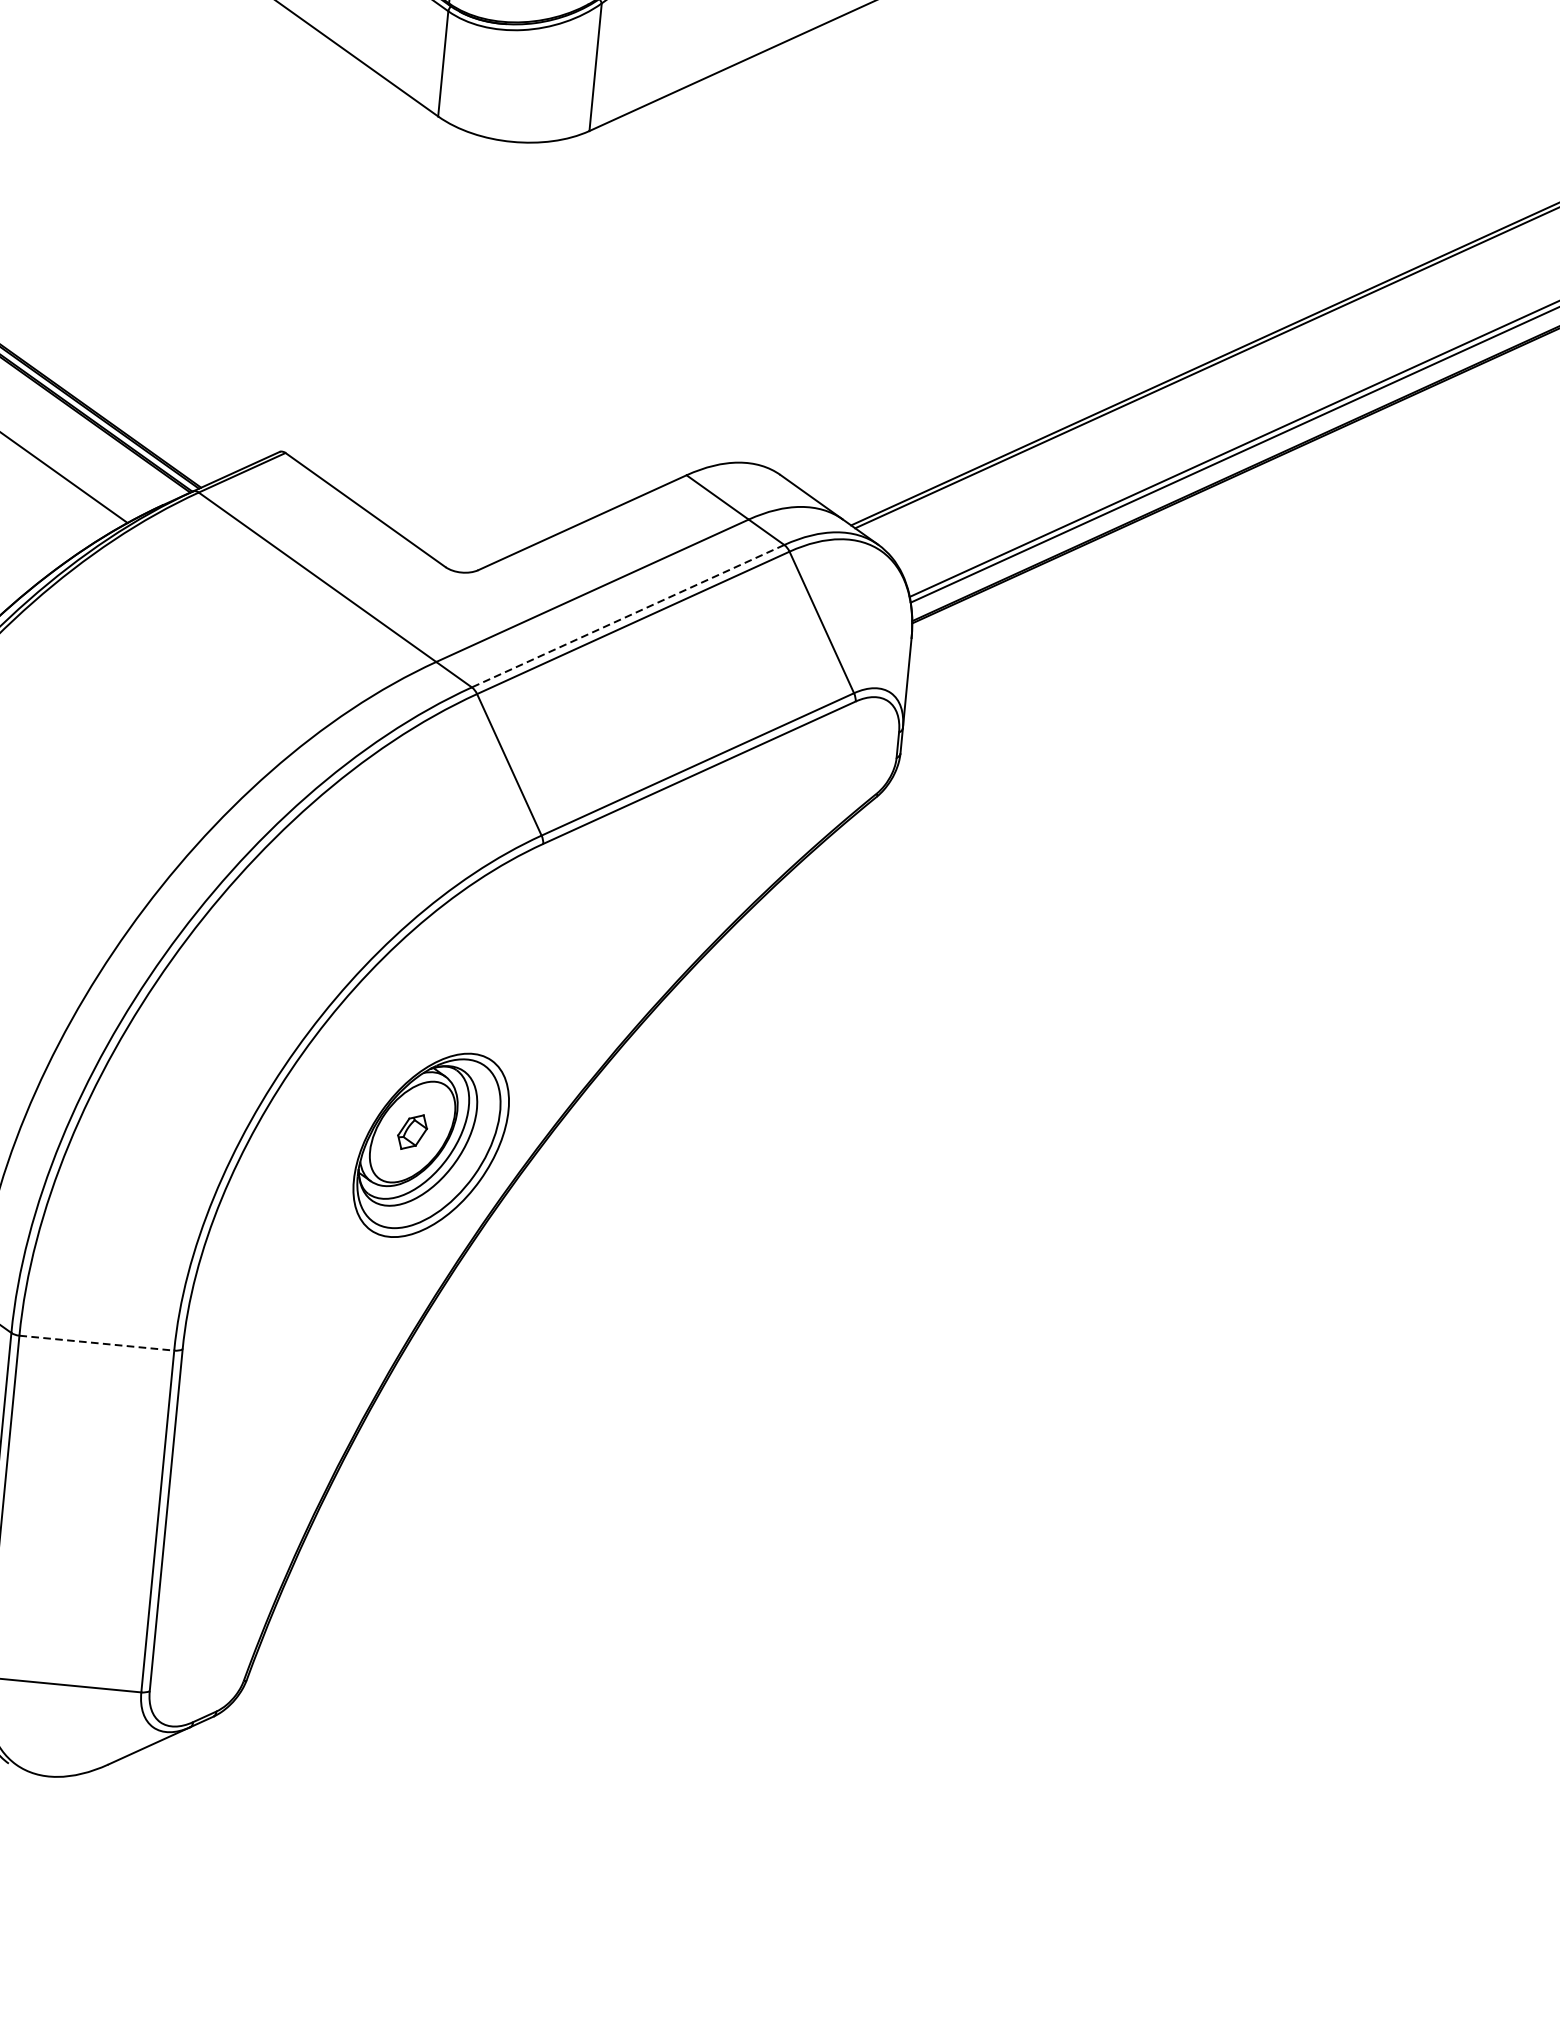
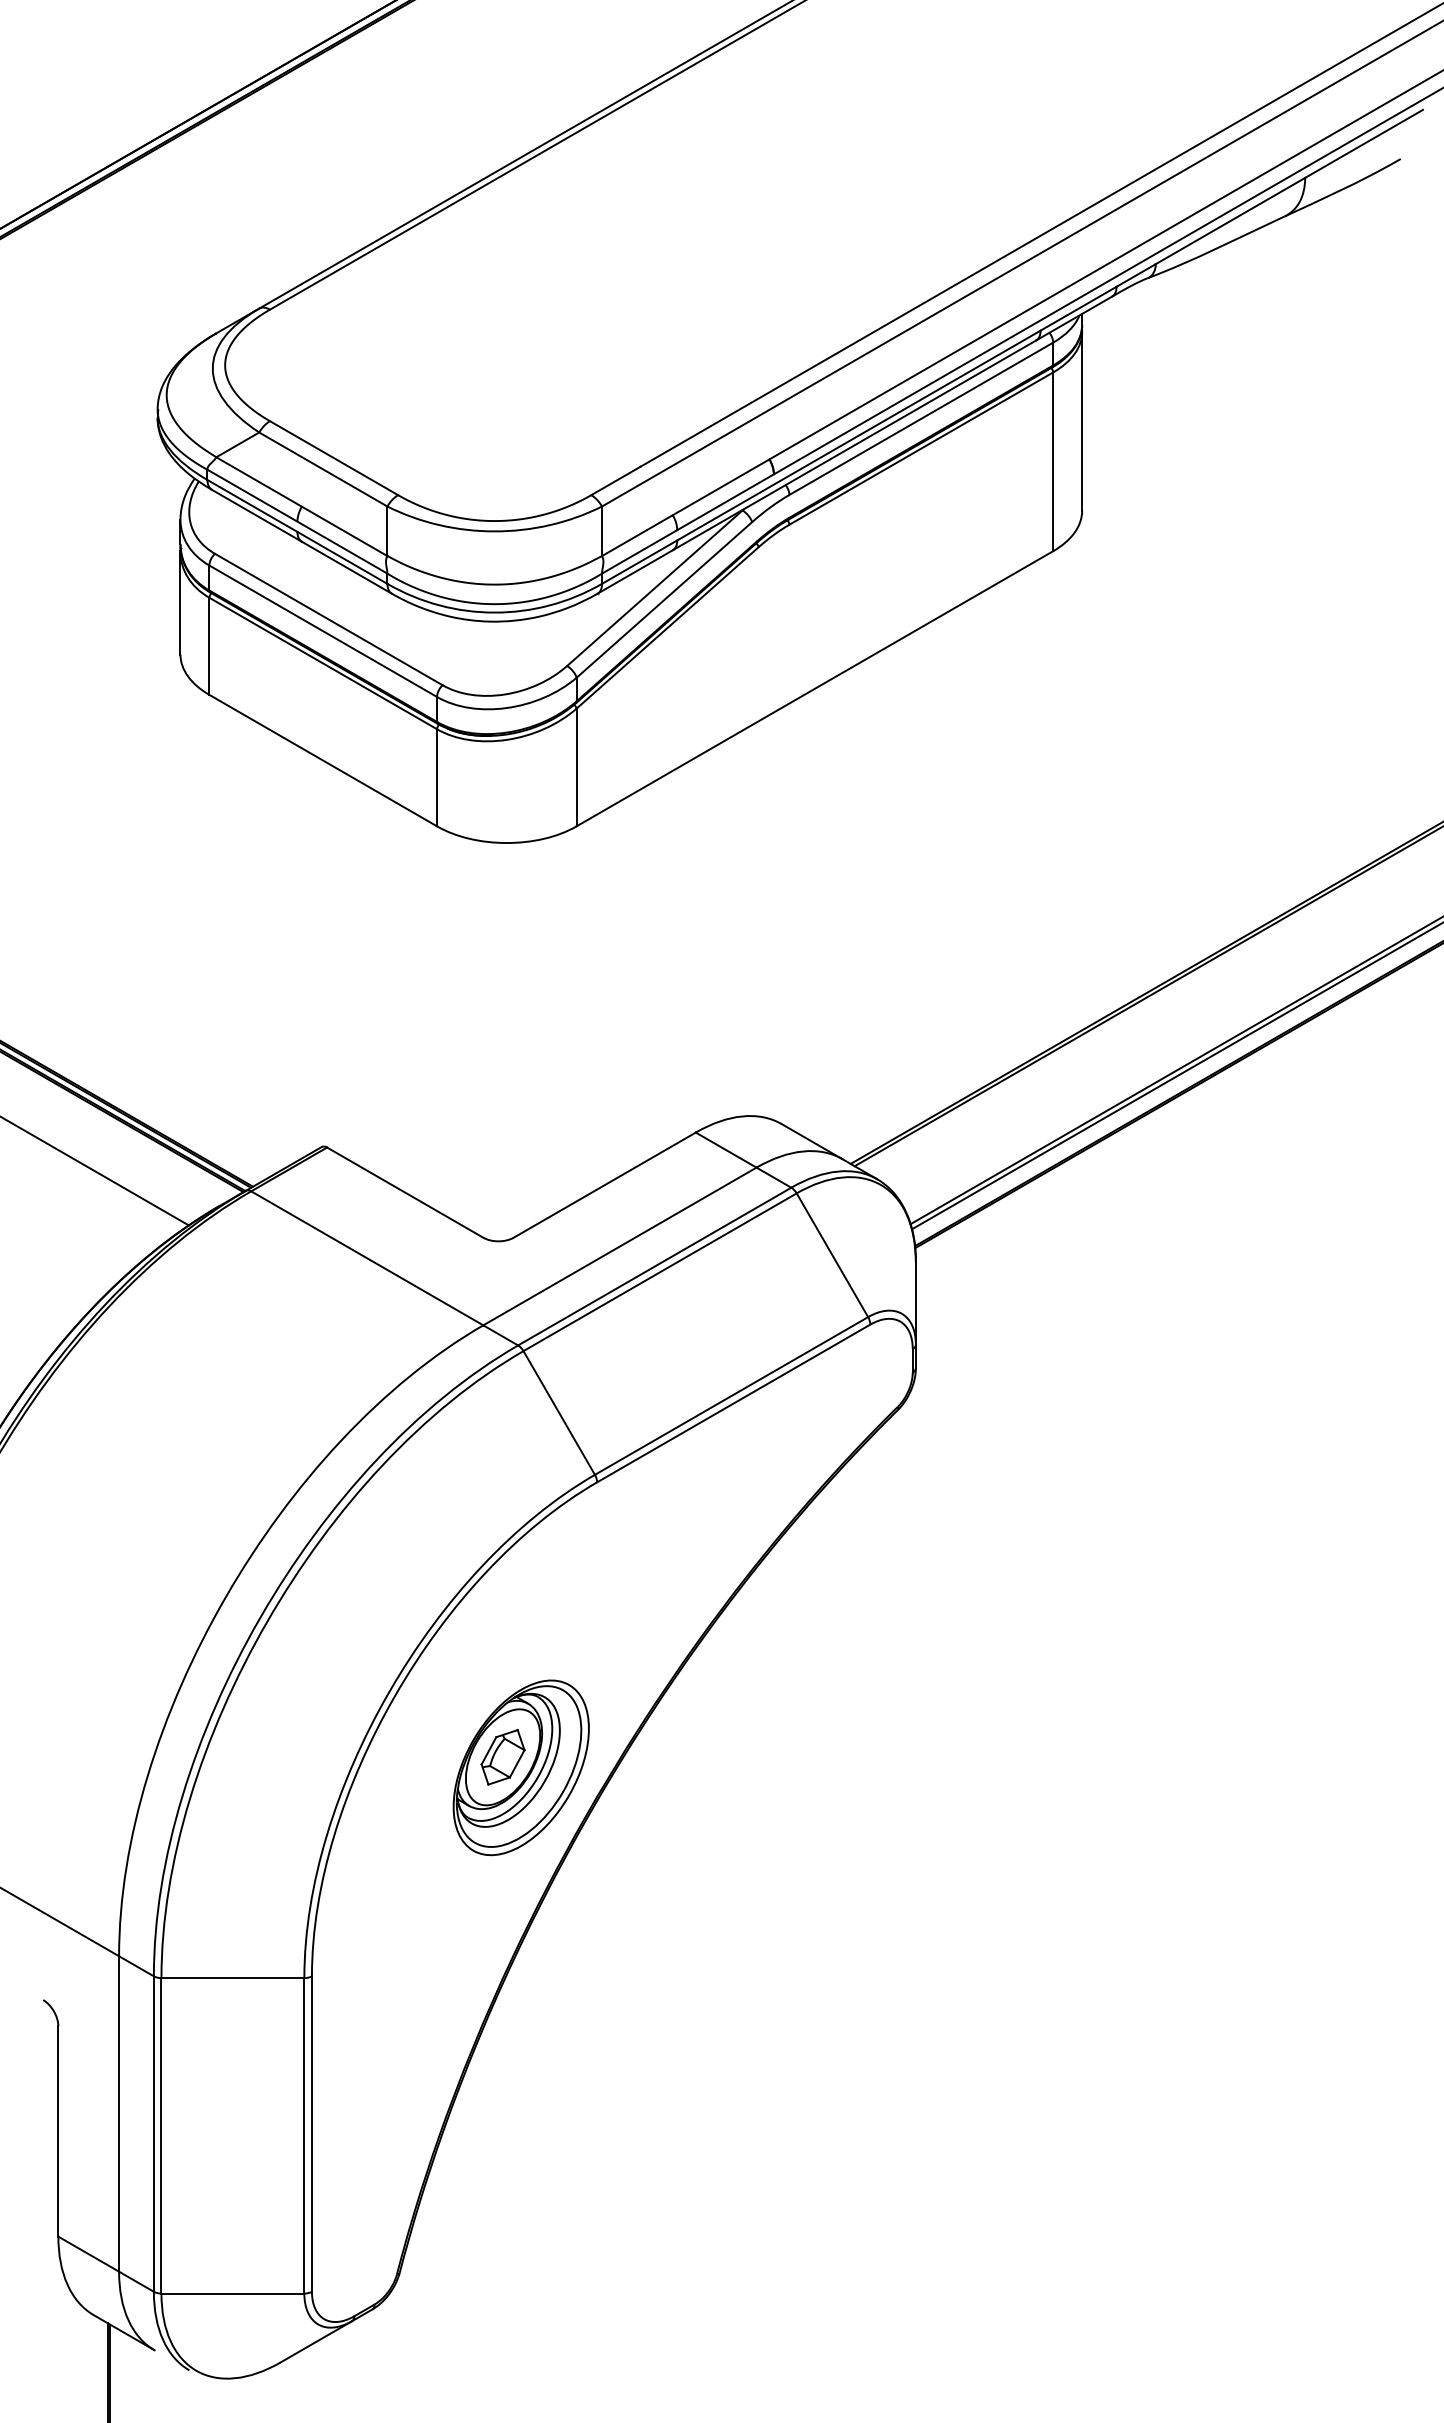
line: (627, 616) -> (654, 1266), dashed -> solid
part: (411, 1132) -> (502, 1757), size x1.67
line: (97, 1343) -> (233, 1978), dashed -> solid

